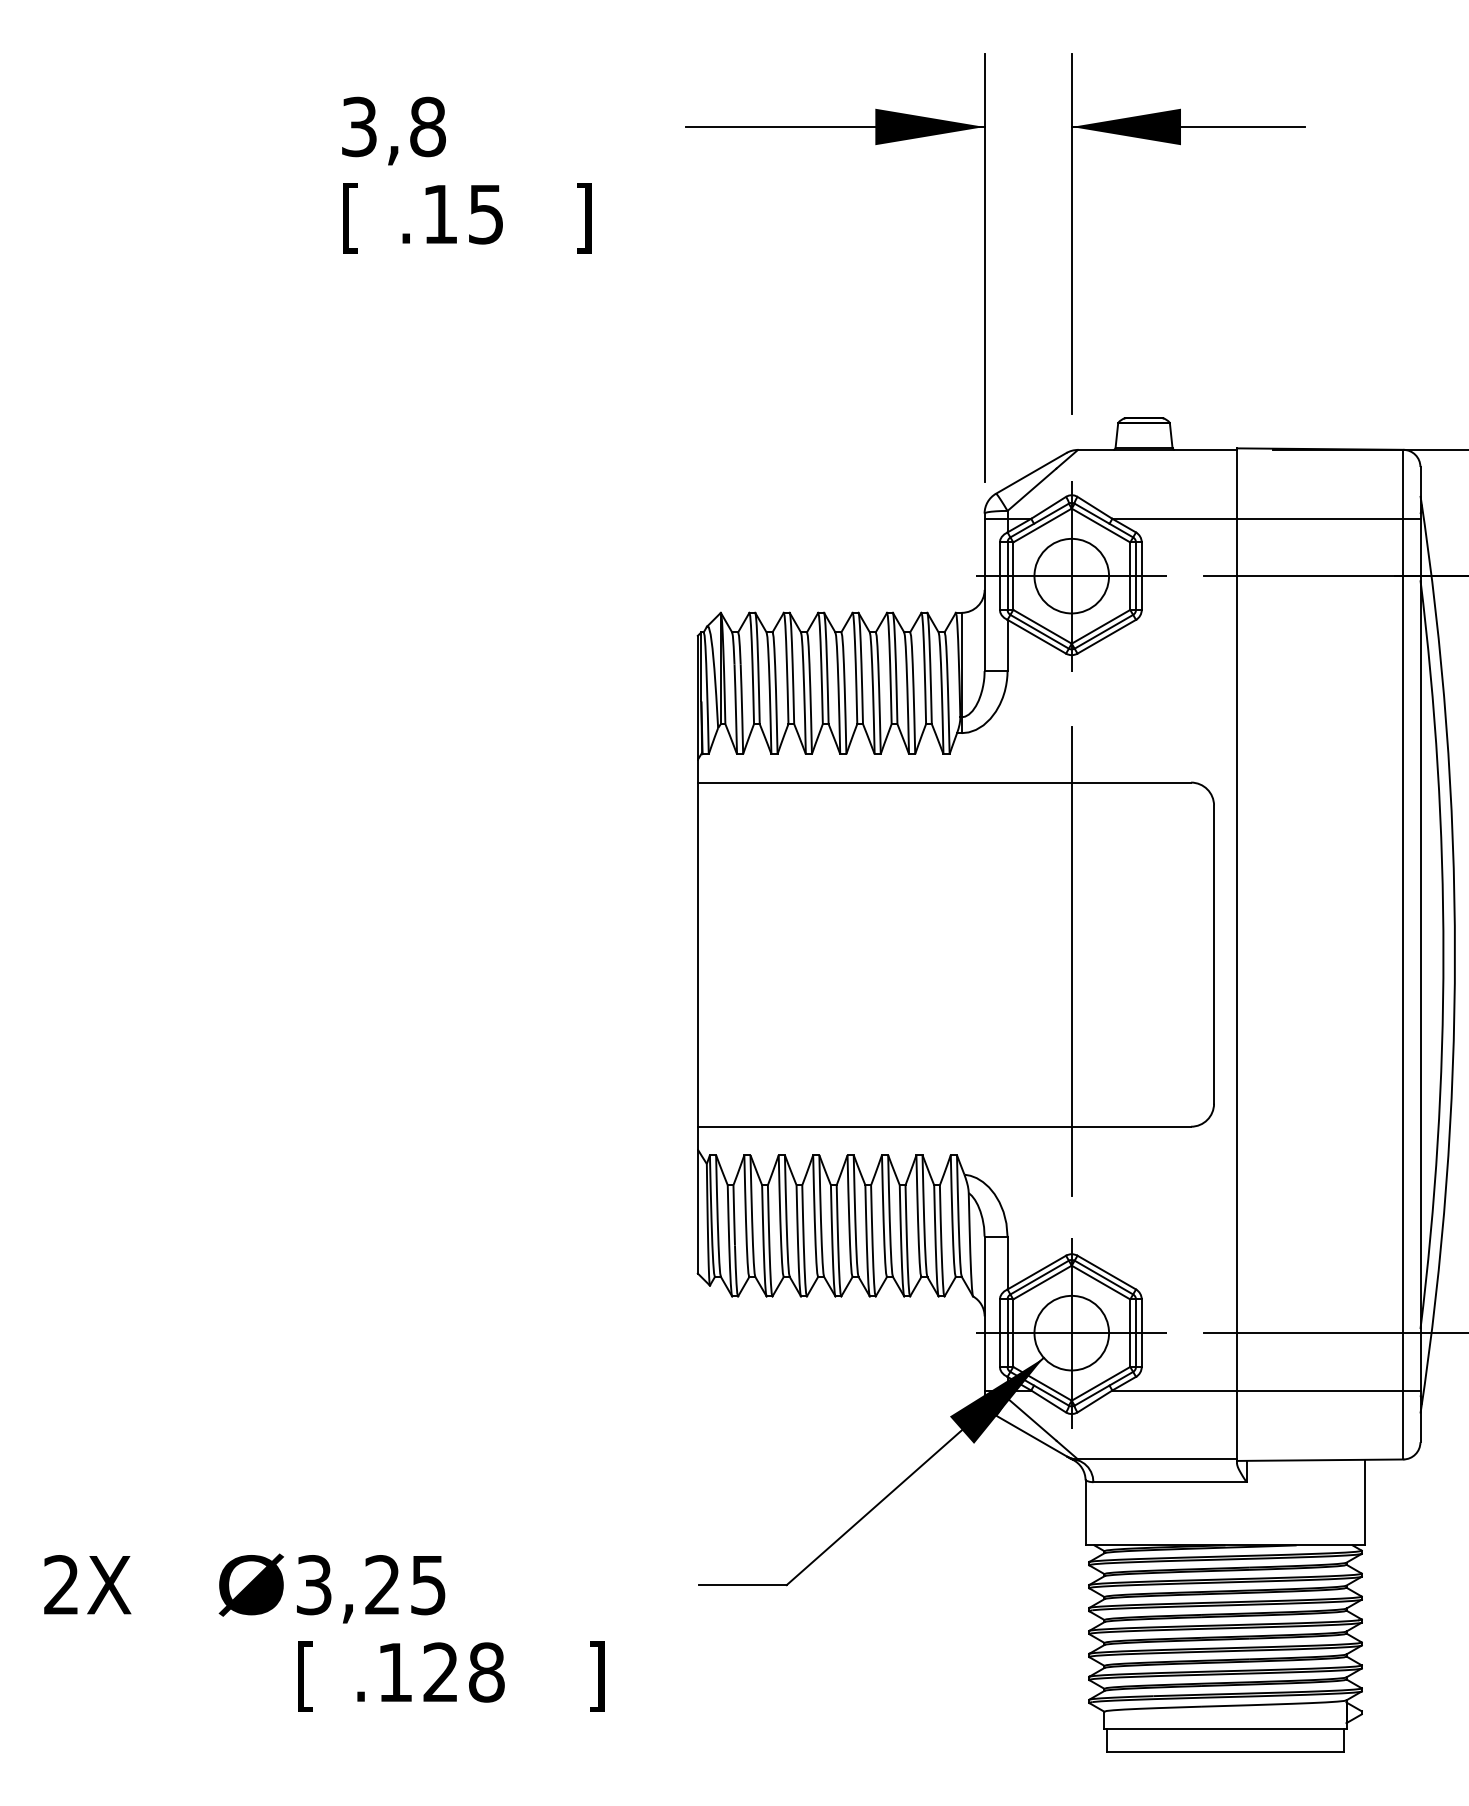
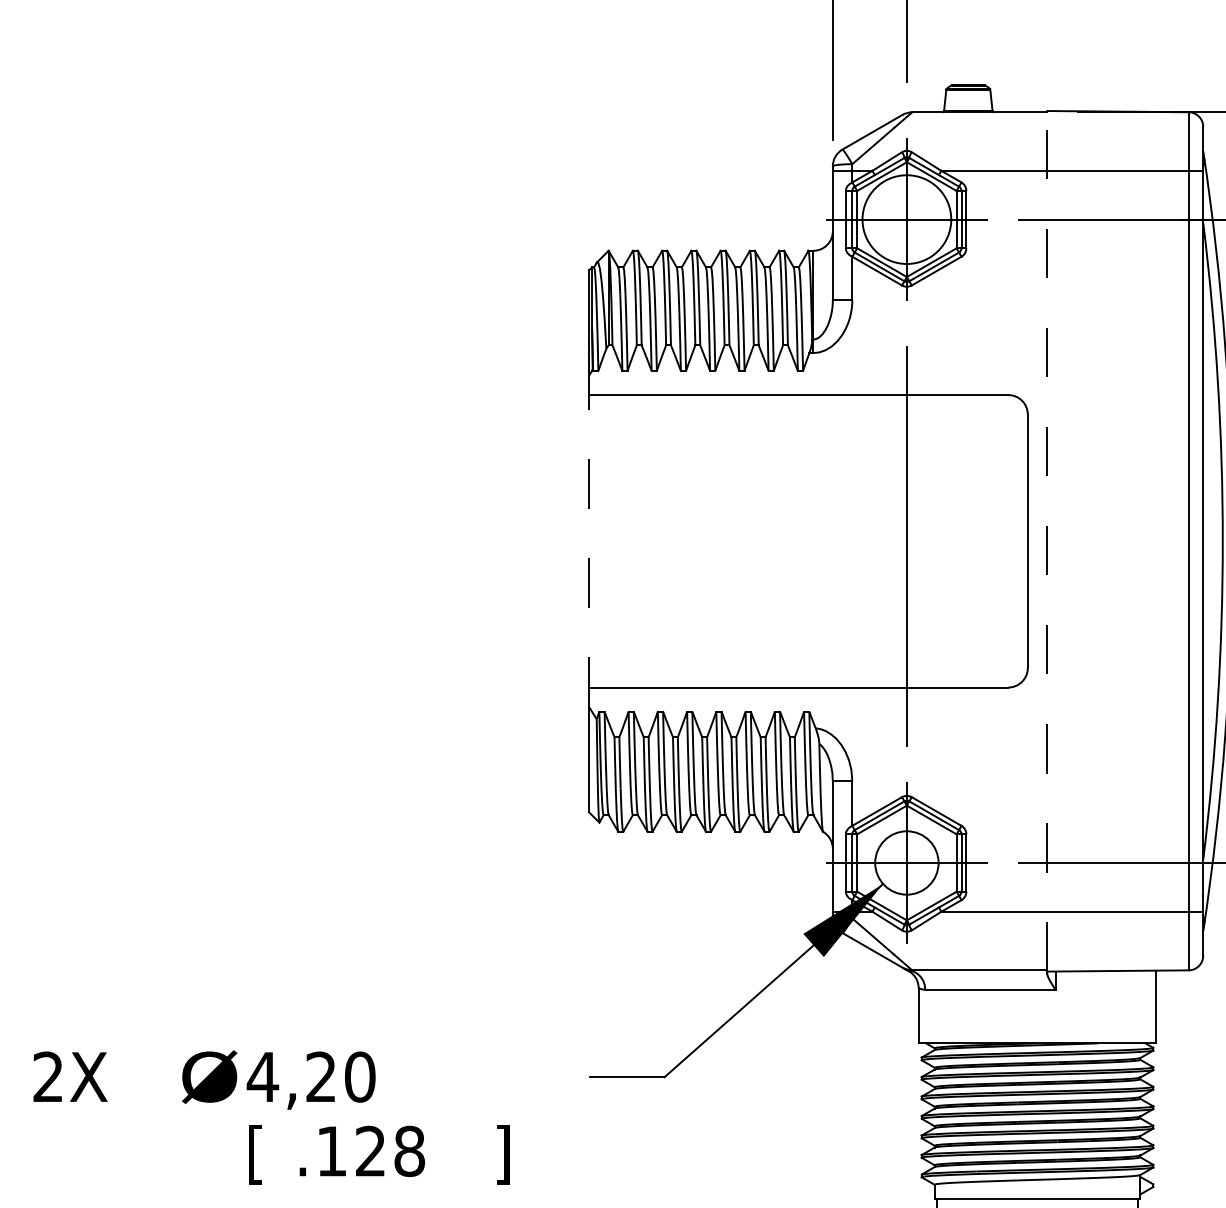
circle: (1071, 575) -> (906, 219), size x1.4
line: (697, 954) -> (588, 541), solid -> dashed
line: (1236, 954) -> (1046, 541), solid -> dashed
text: (370, 1585) -> (310, 1077), 3,25 -> 4,20

